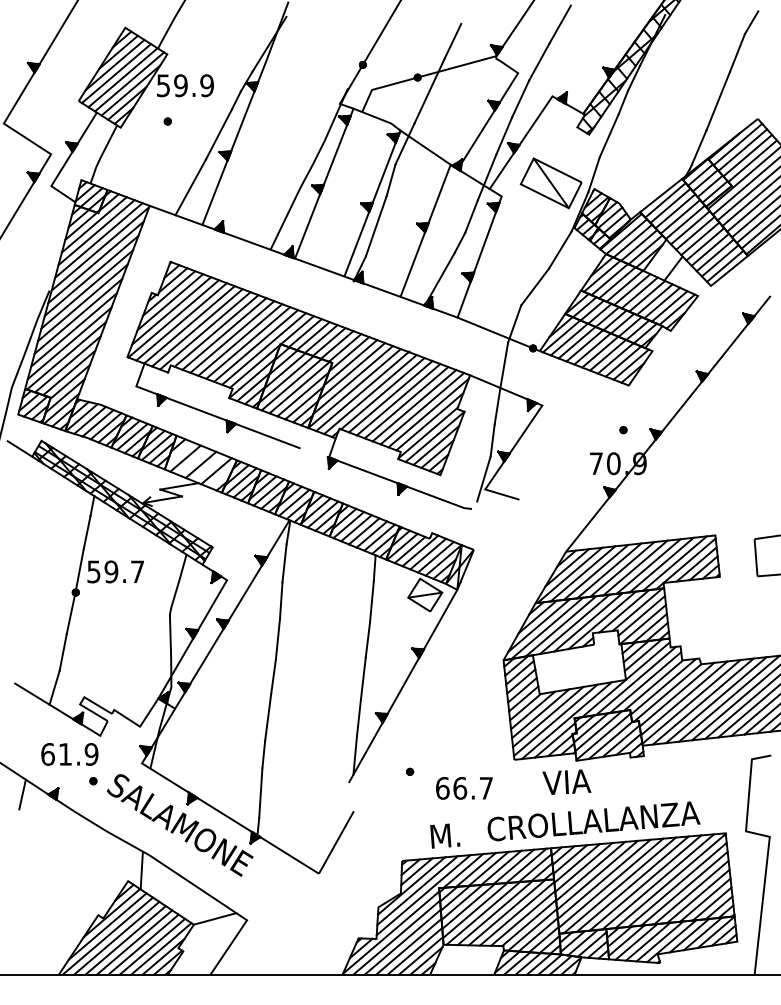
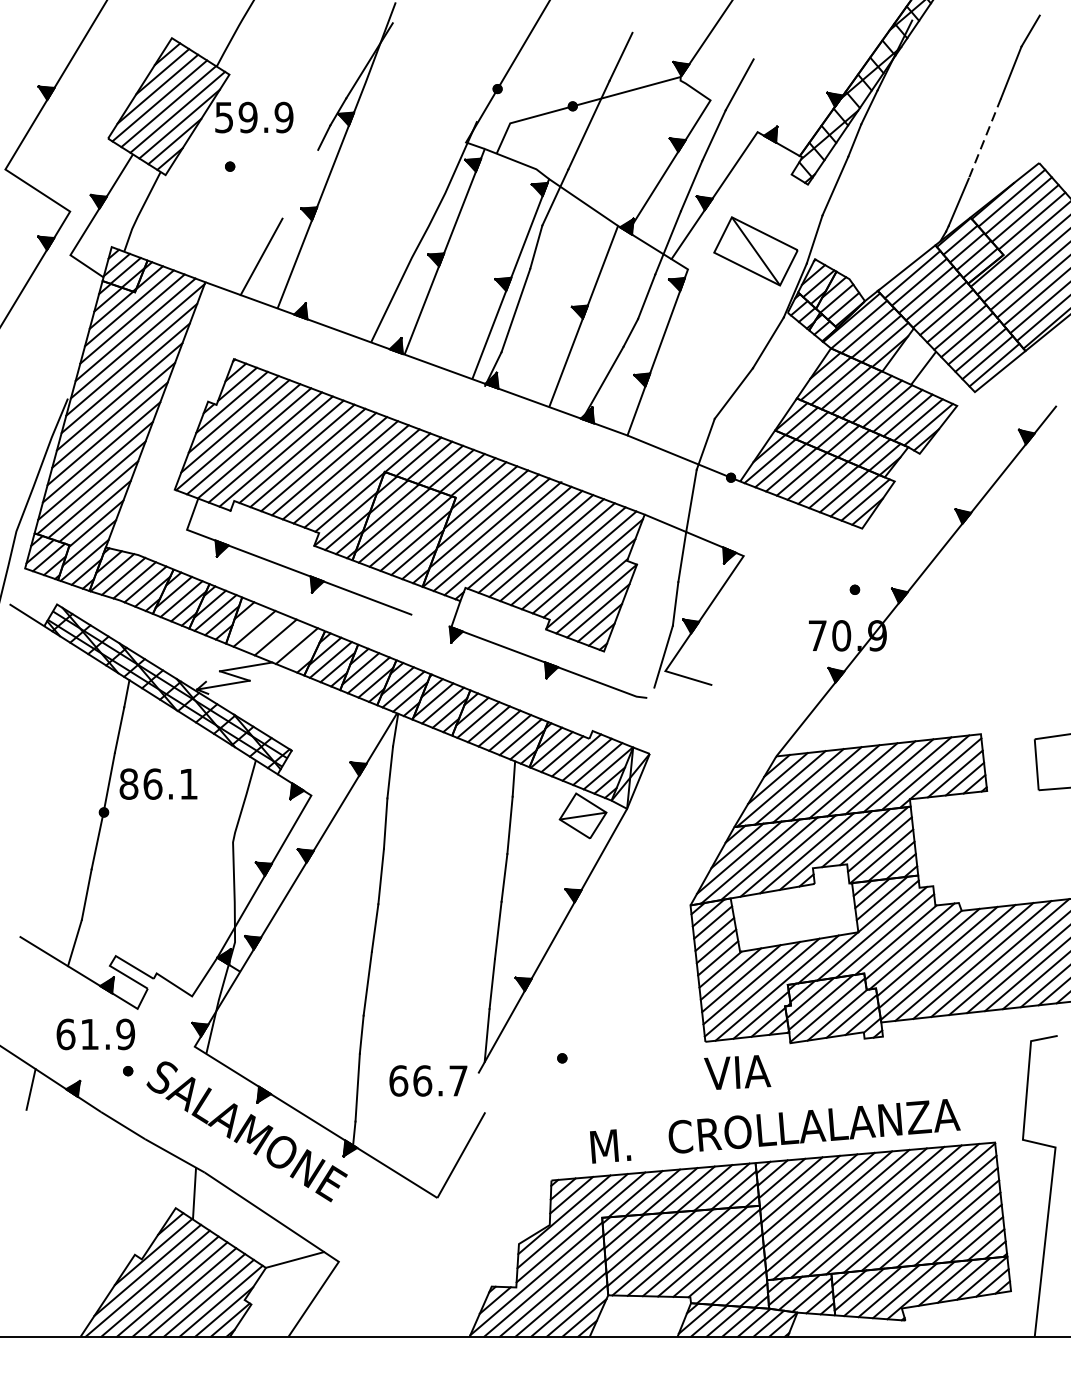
line: (559, 24) -> (767, 33), removed
line: (718, 101) -> (985, 139), solid -> dashed
line: (218, 134) -> (299, 184), removed
text: (115, 571) -> (158, 783), 59.7 -> 86.1
text: (566, 781) -> (737, 1071), moved
text: (464, 788) -> (428, 1081), moved

